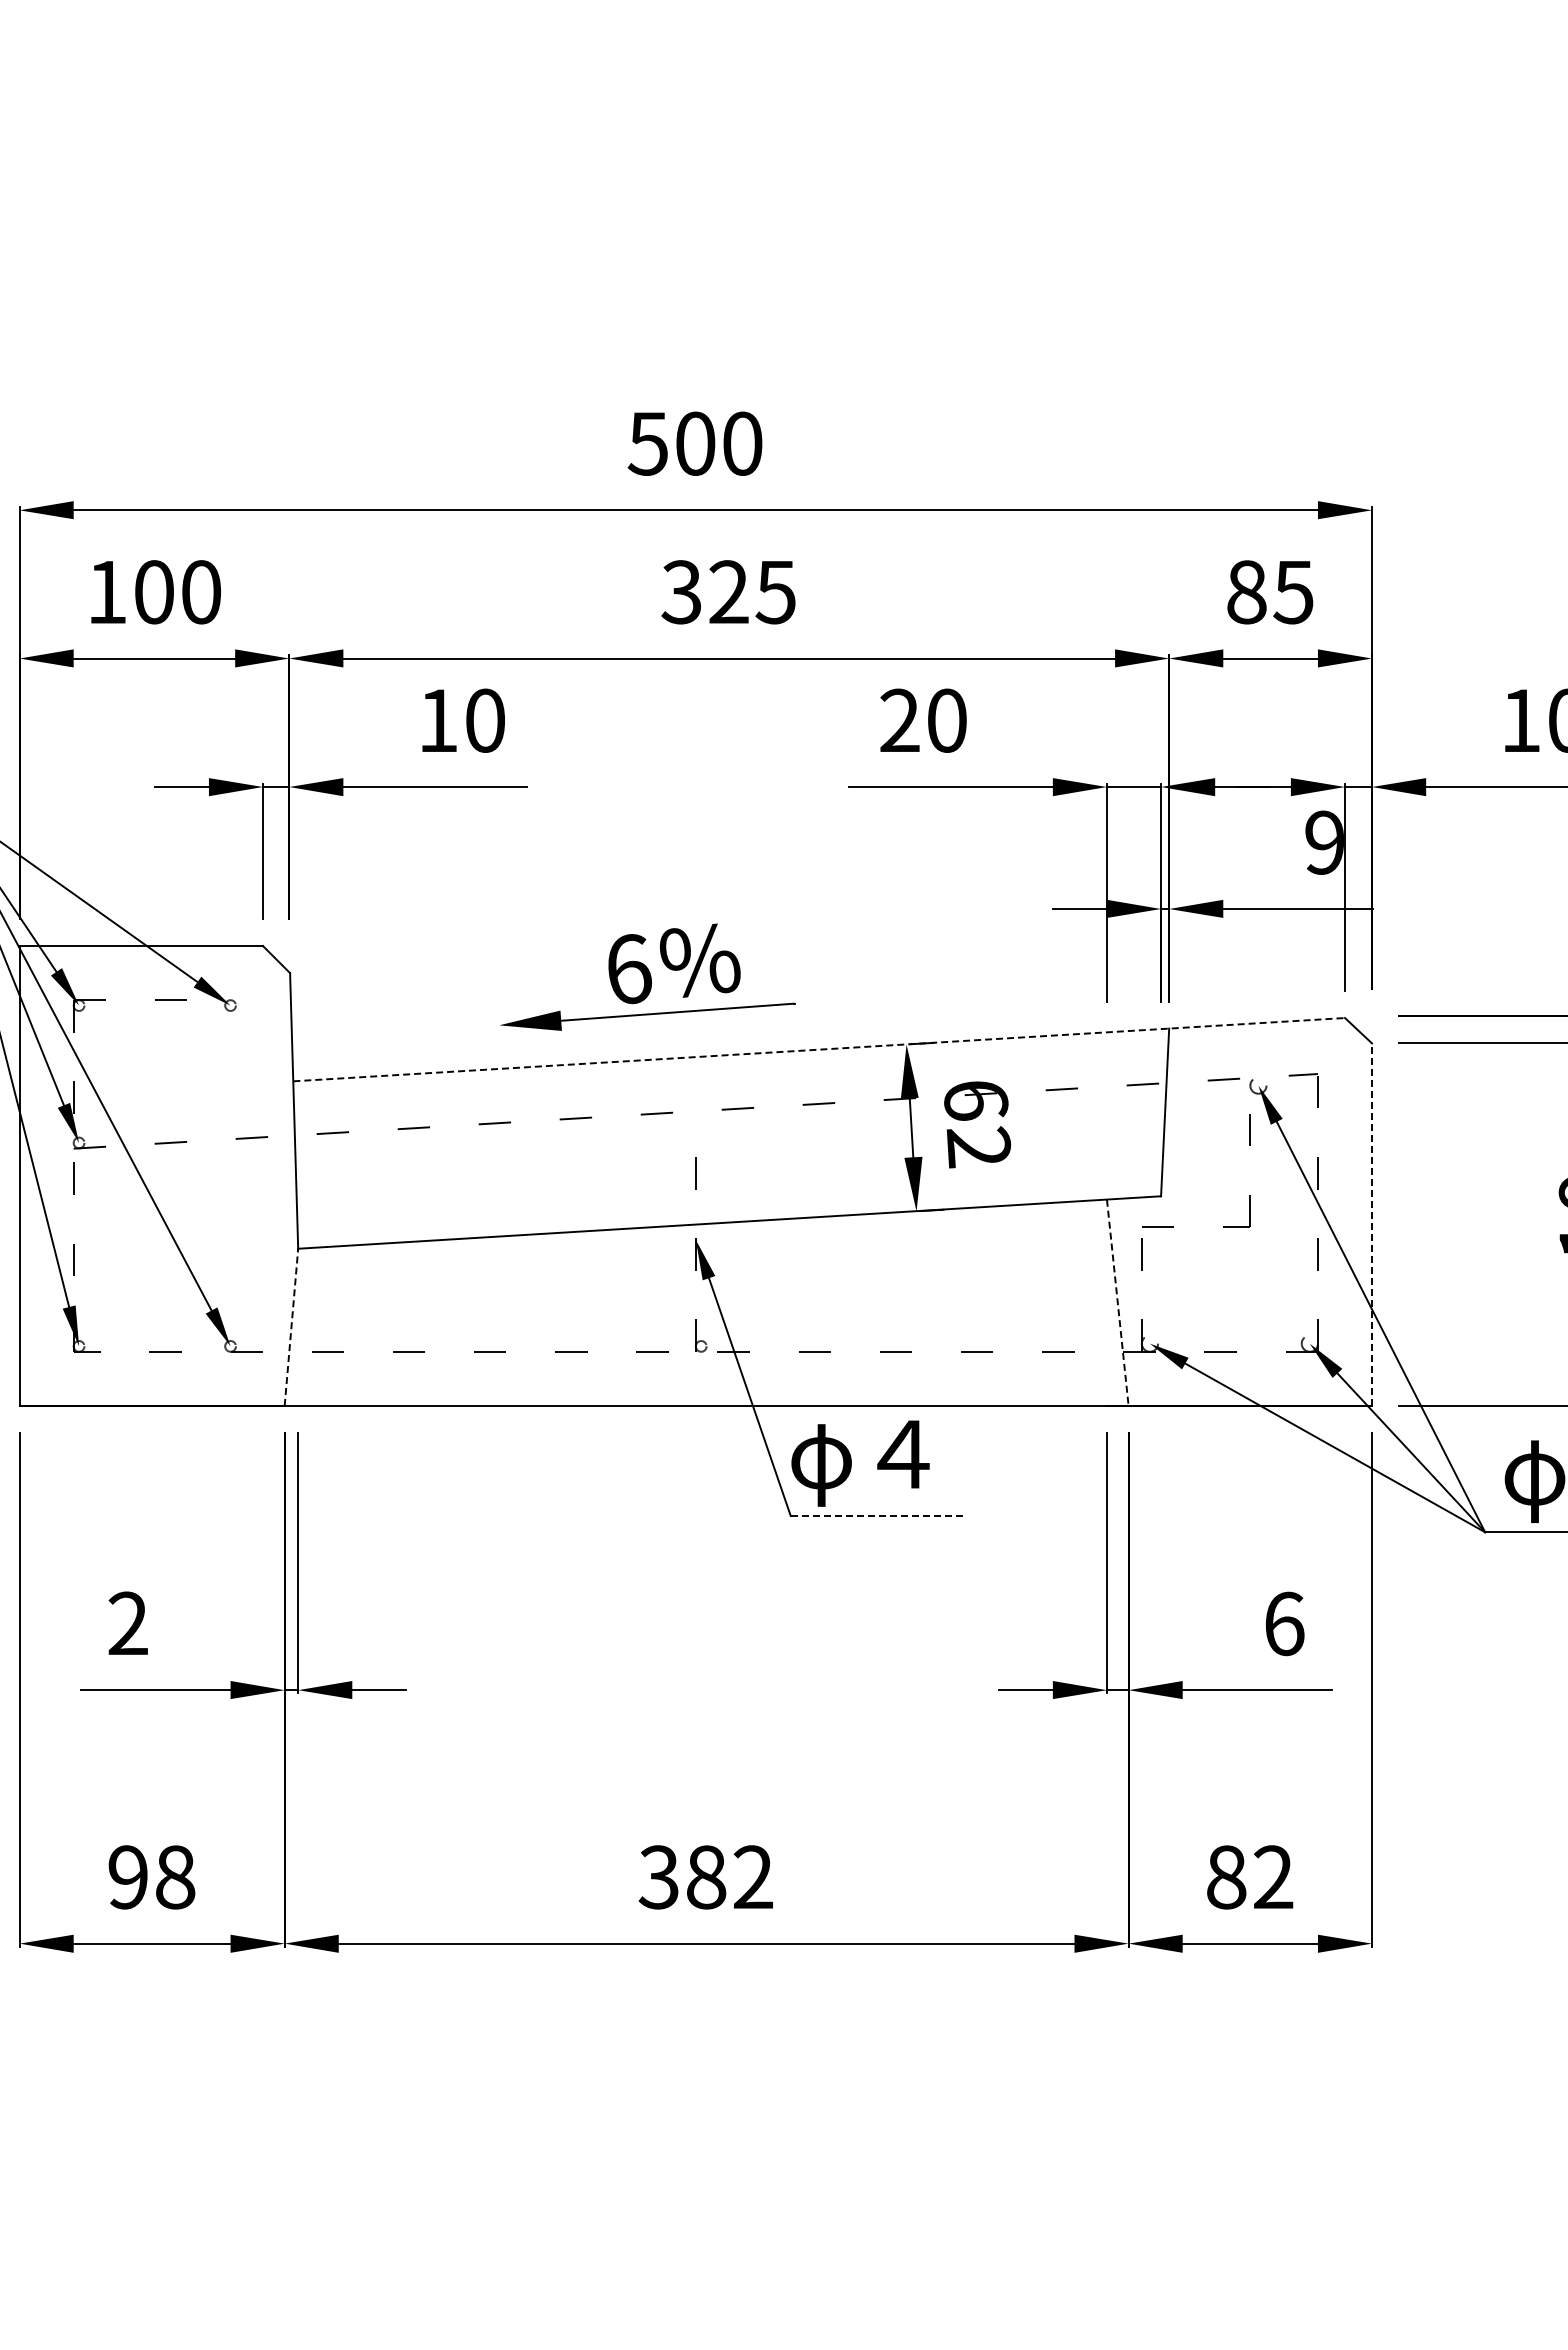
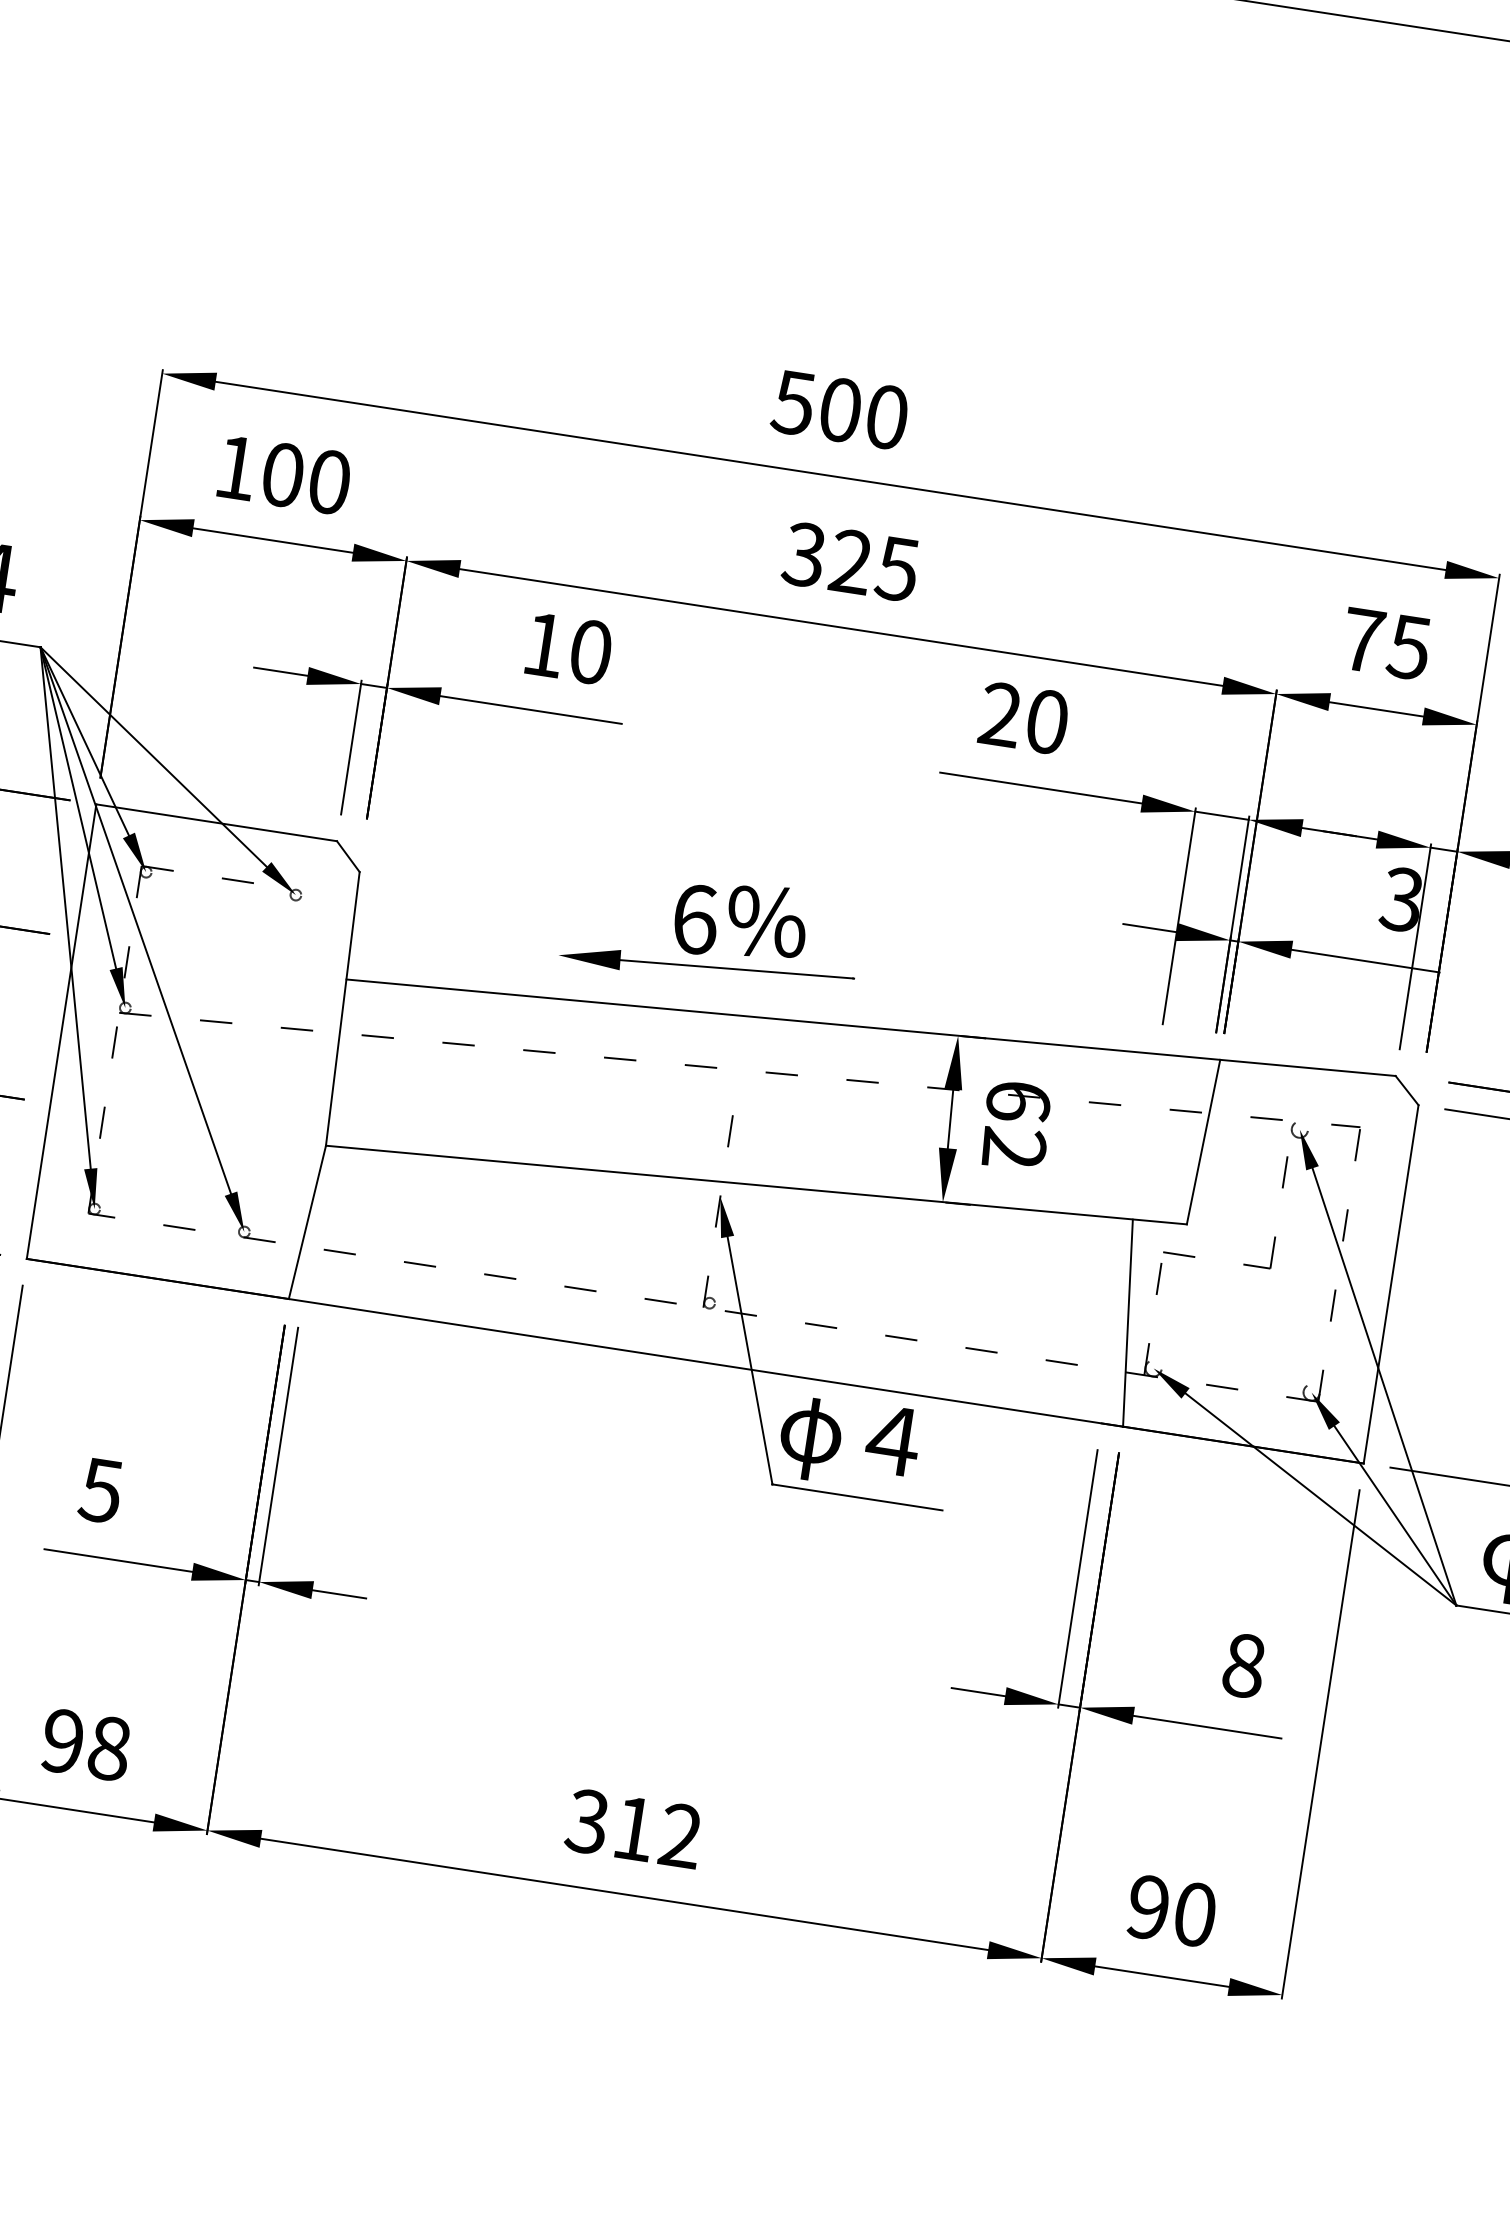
text: (1246, 592) -> (1362, 640), 85 -> 75
text: (1323, 842) -> (1400, 899), 9 -> 3
line: (819, 1049) -> (871, 1027), dashed -> solid
line: (1372, 1224) -> (1391, 1284), dashed -> solid
line: (1117, 1302) -> (1127, 1322), dashed -> solid
line: (291, 1327) -> (307, 1222), dashed -> solid
line: (876, 1516) -> (857, 1497), dashed -> solid
text: (127, 1623) -> (100, 1490), 2 -> 5
text: (1284, 1623) -> (1244, 1665), 6 -> 8
text: (706, 1877) -> (634, 1828), 382 -> 312
text: (1250, 1877) -> (1172, 1911), 82 -> 90

